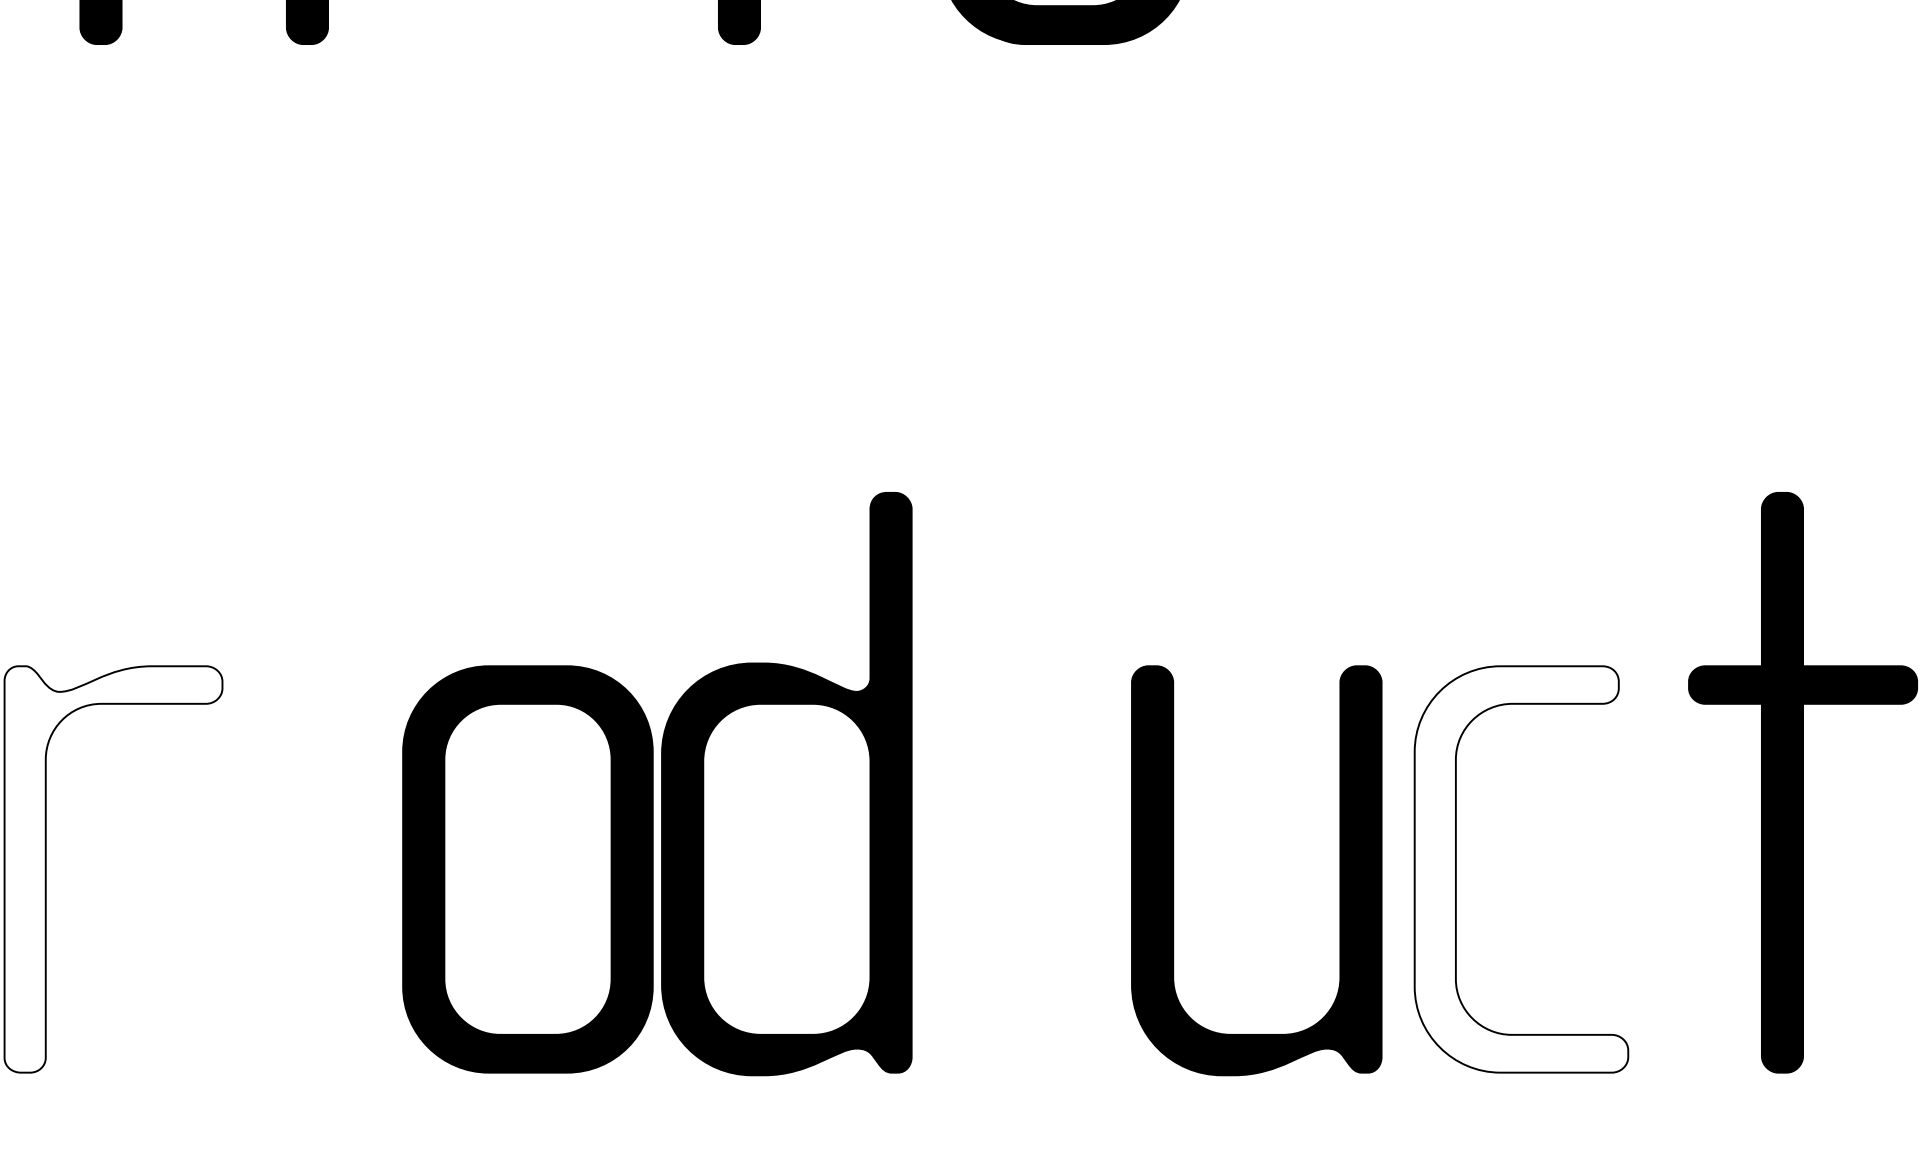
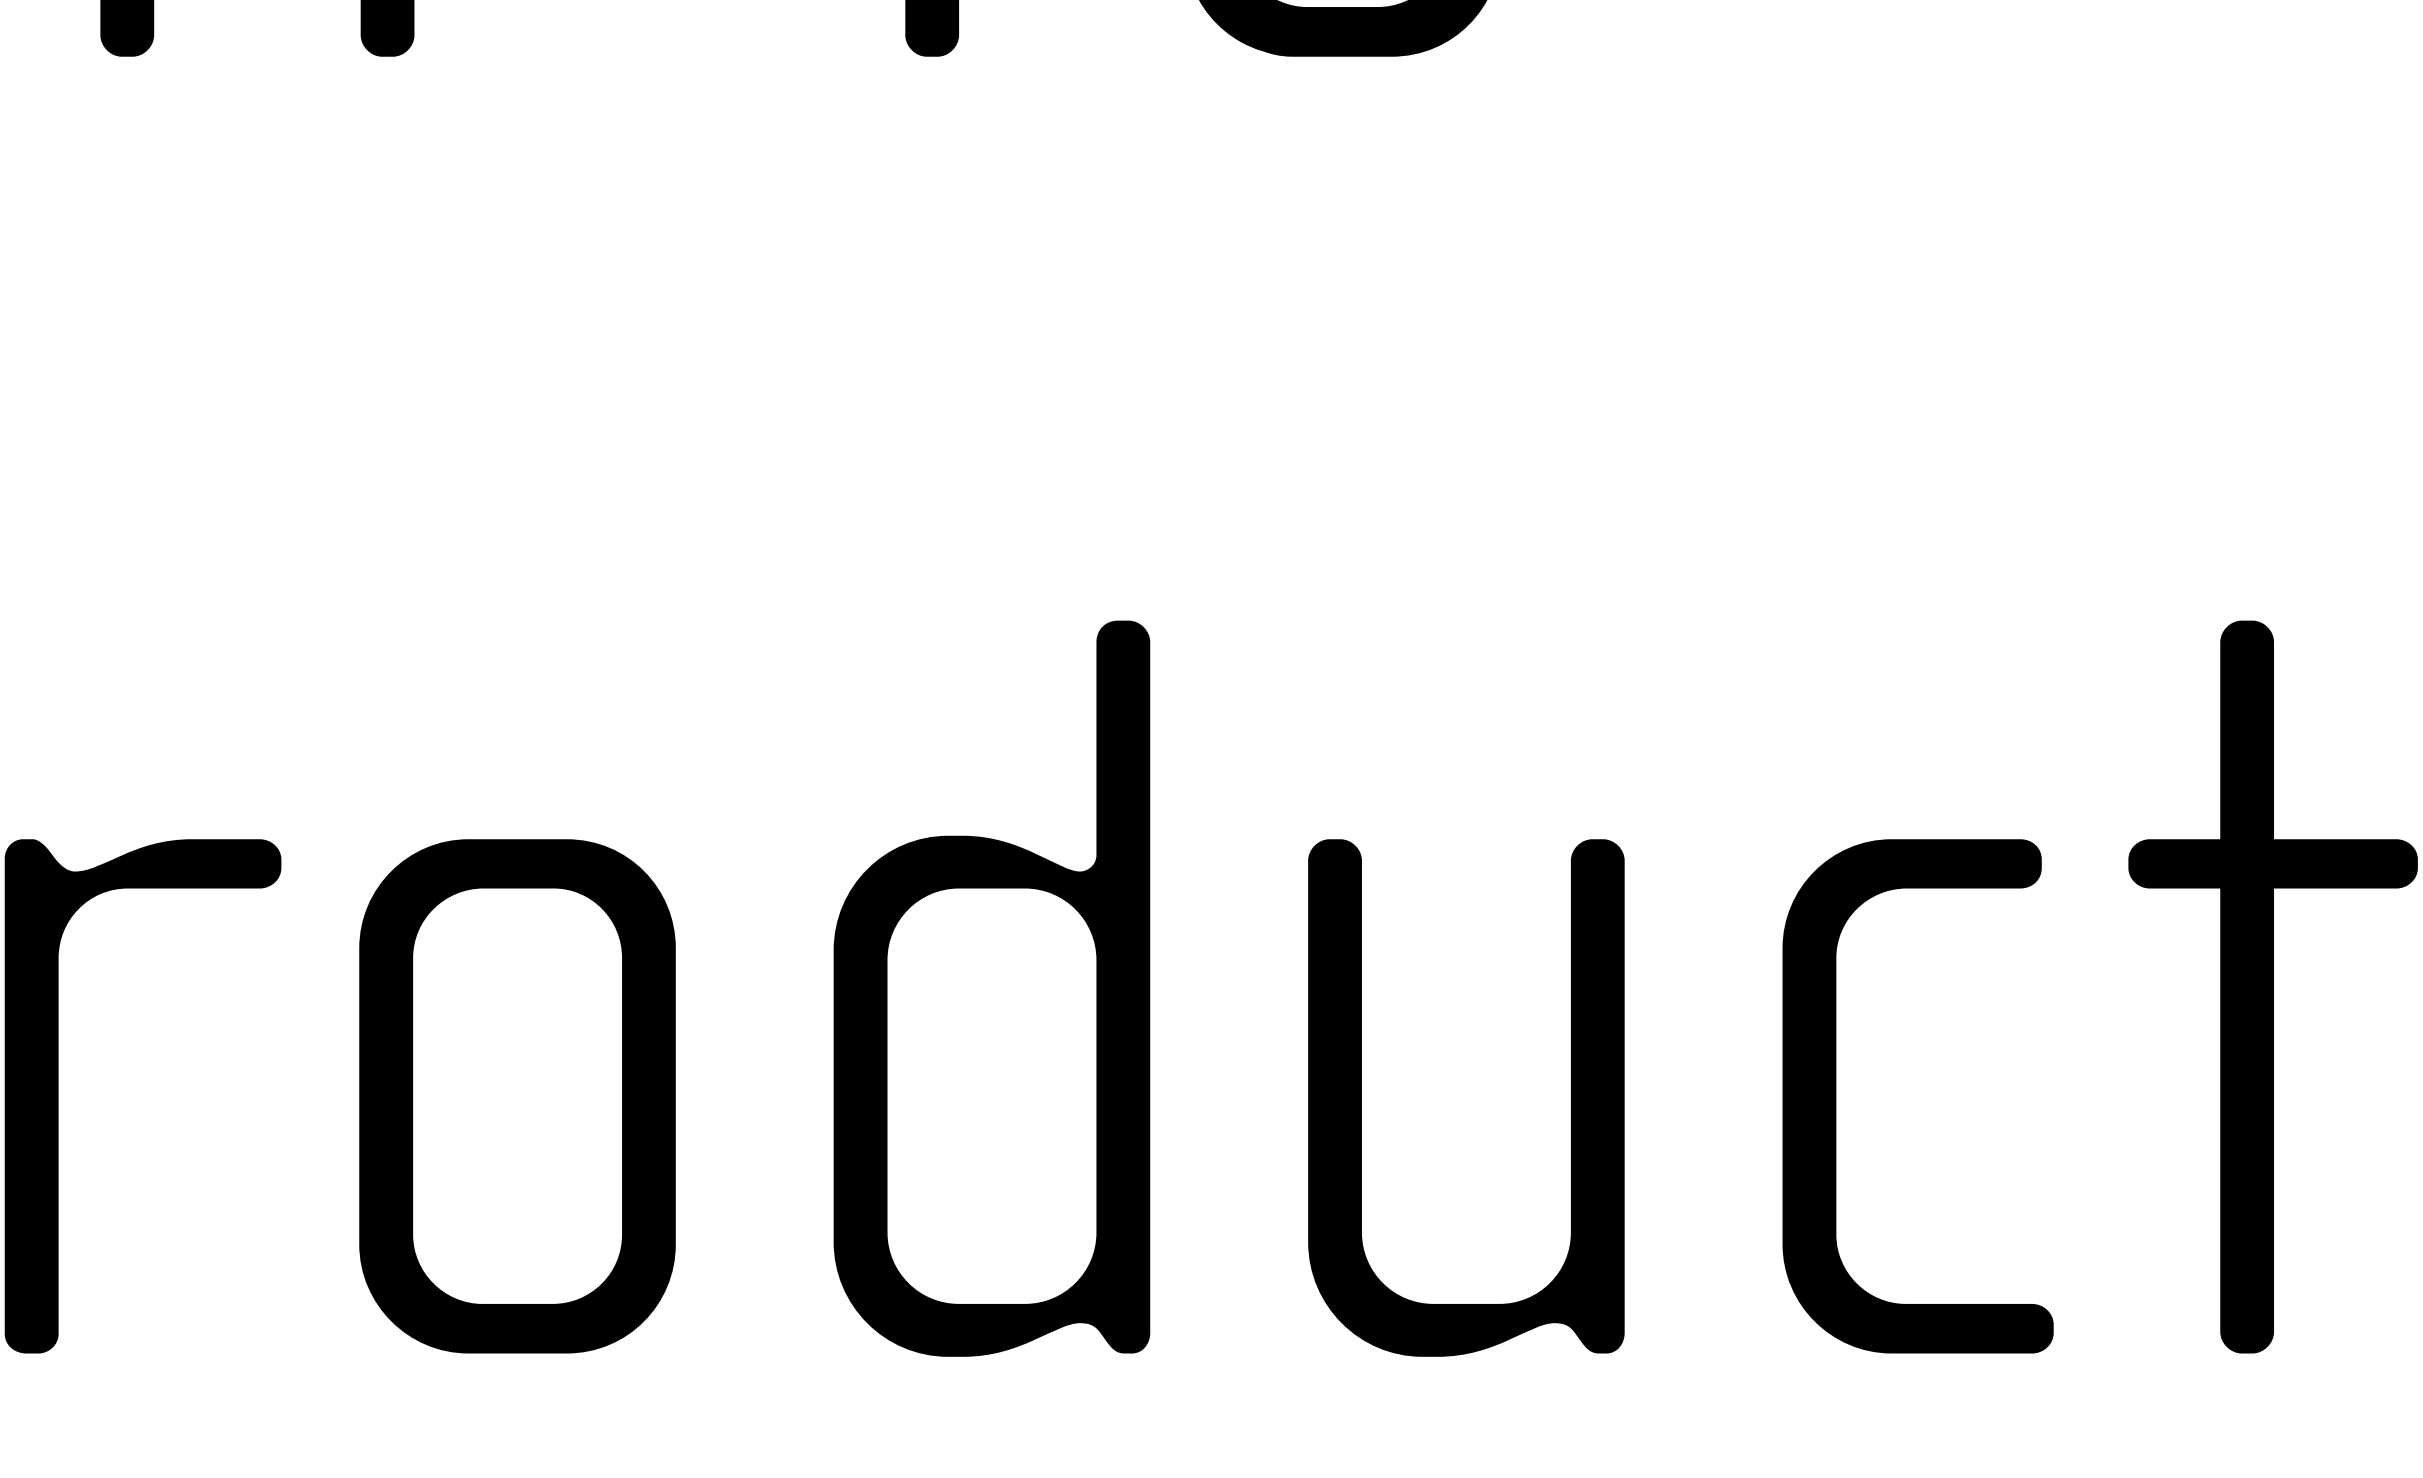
fill: (113, 869) -> (142, 1096), added
part: (527, 869) -> (517, 1096), moved
fill: (1520, 869) -> (1917, 1096), added
part: (1173, 870) -> (1361, 1097), moved

